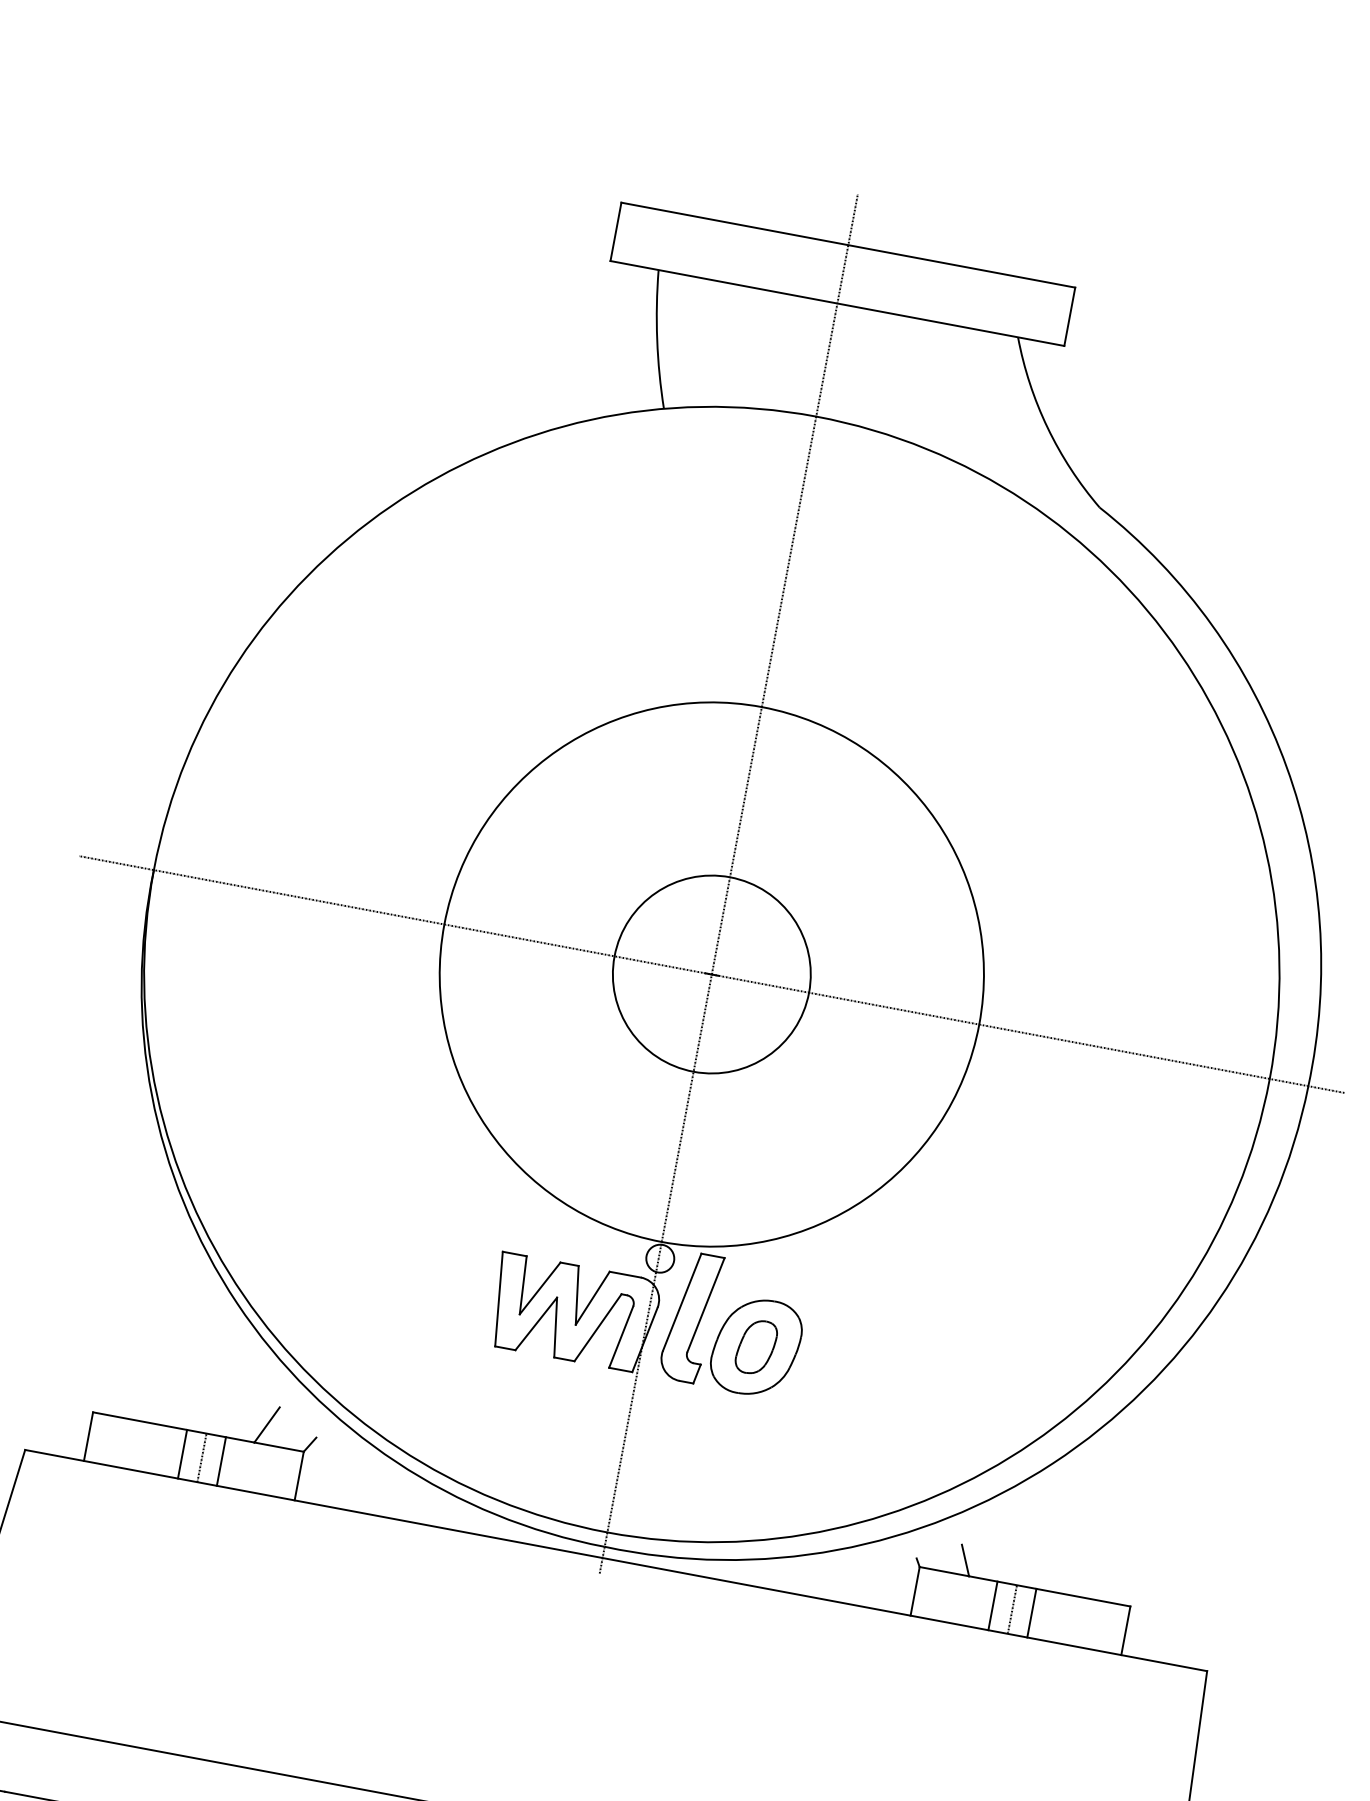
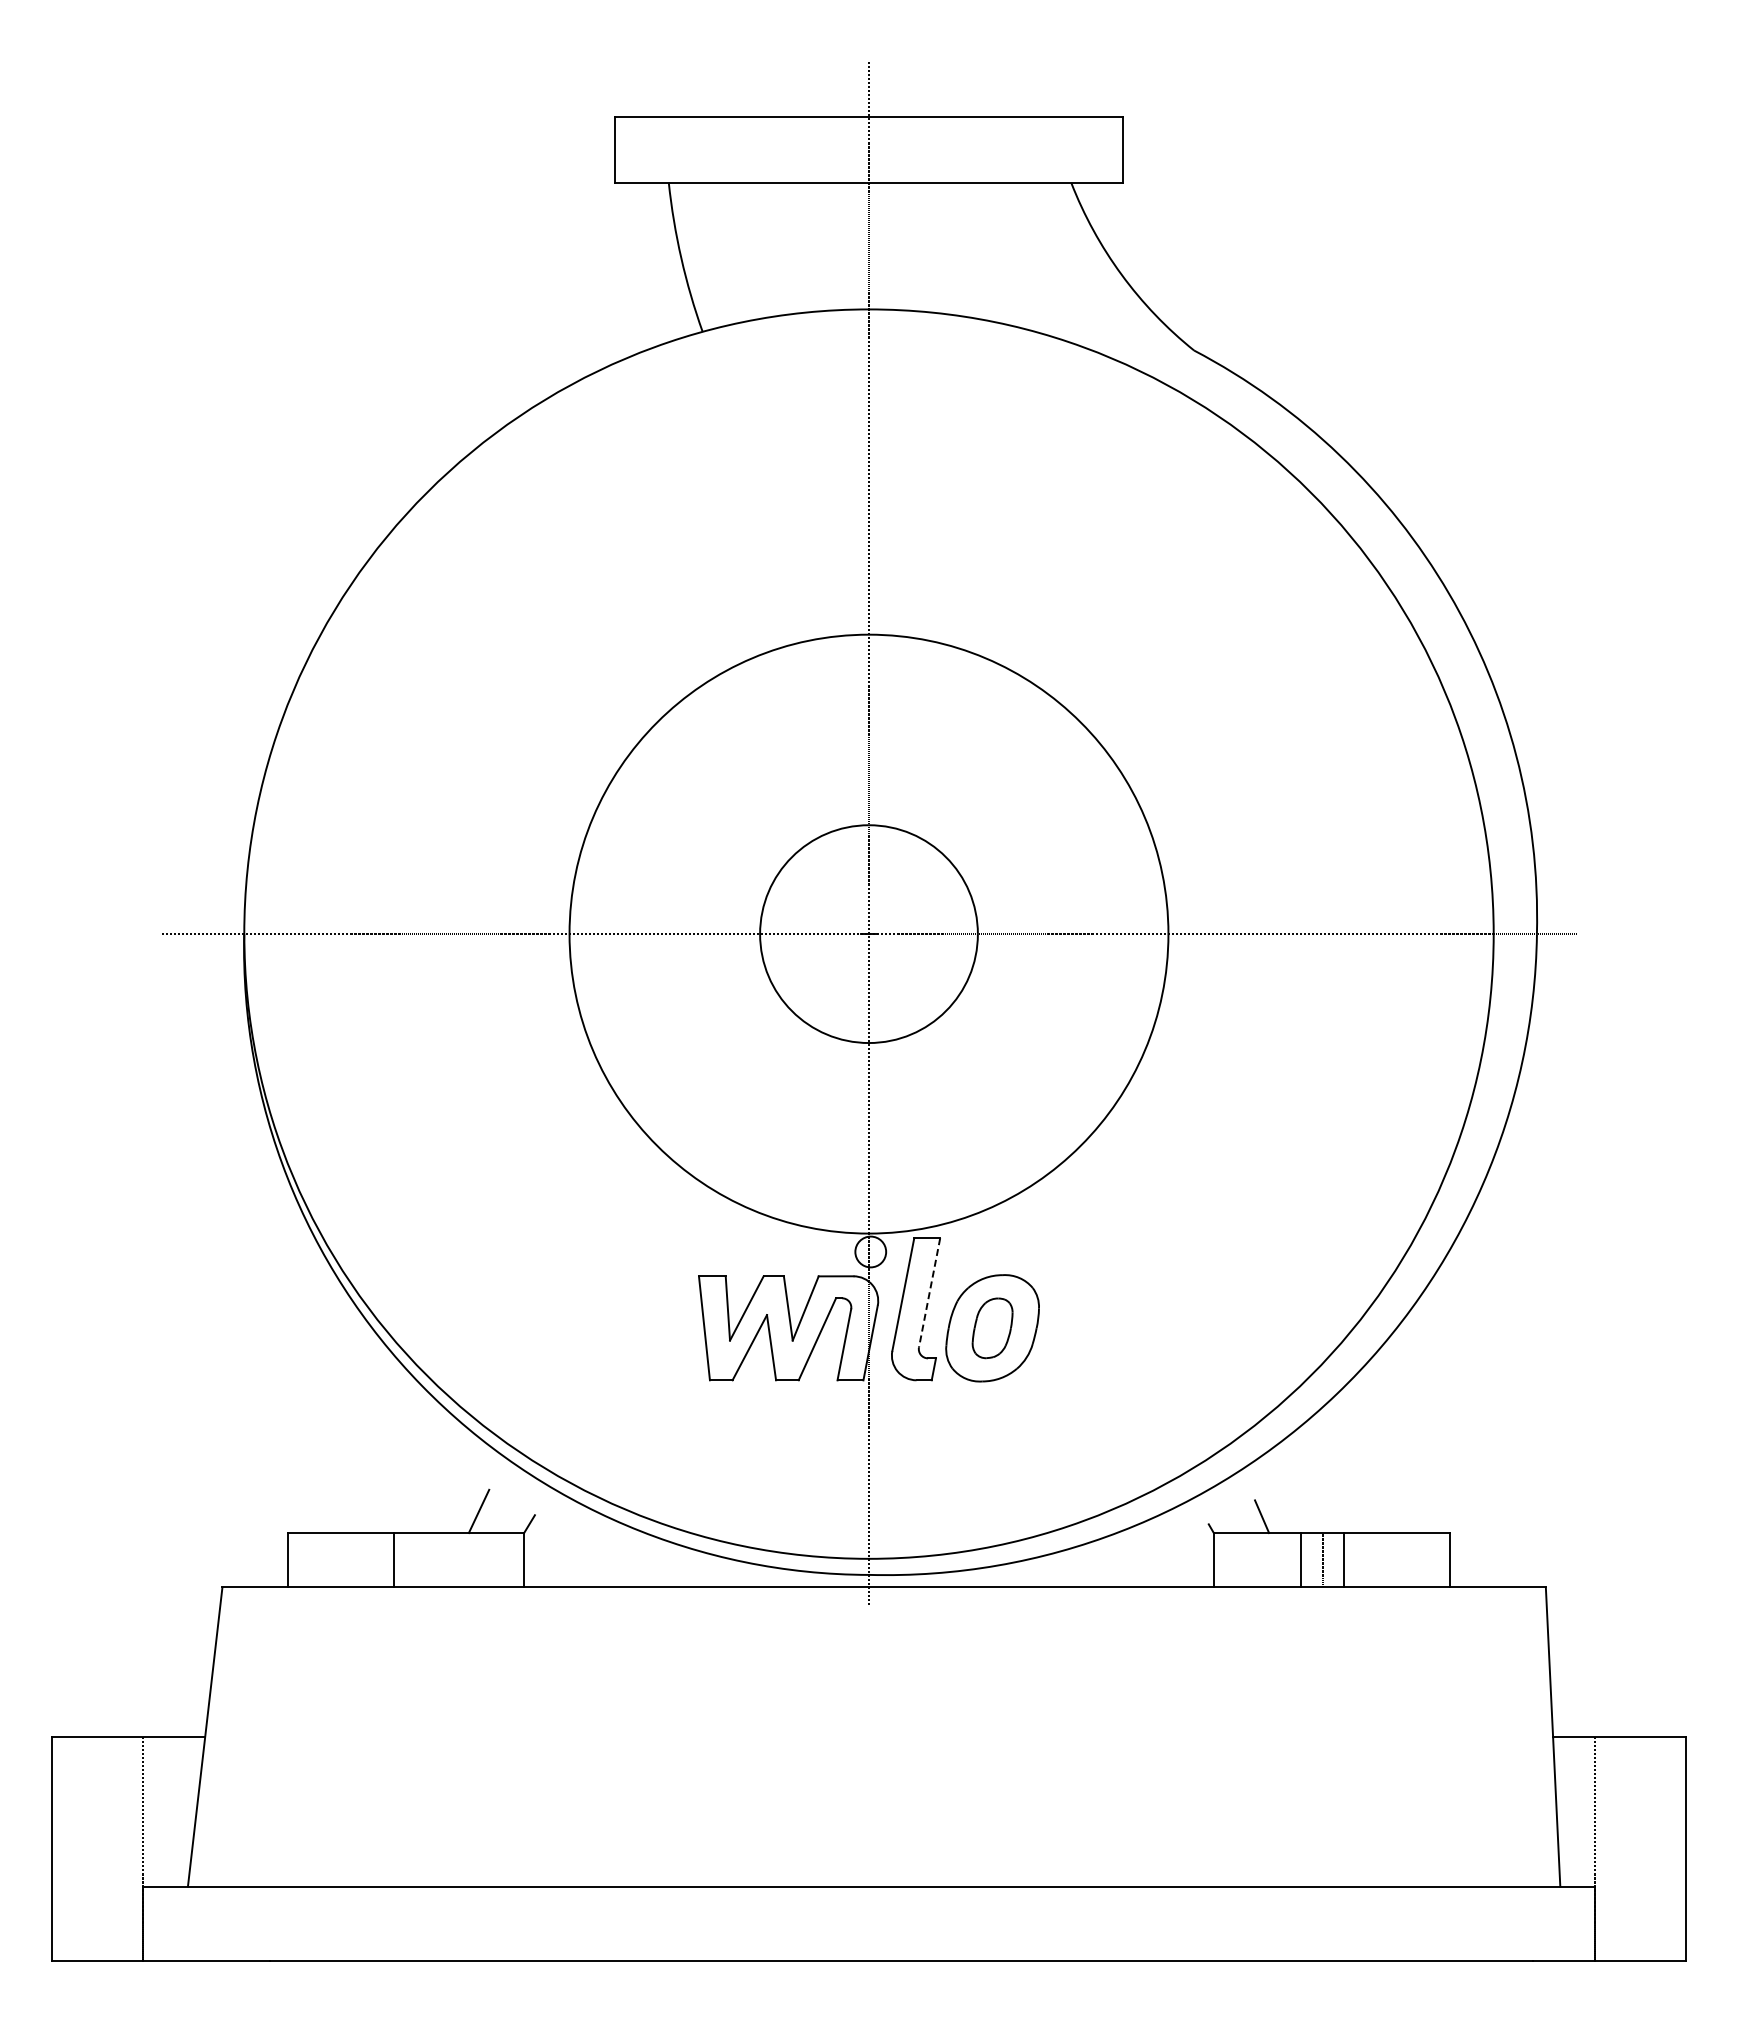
line: (705, 1304) -> (929, 1292), solid -> dashed
line: (202, 1458) -> (415, 1560), removed
line: (221, 1461) -> (437, 1560), removed

